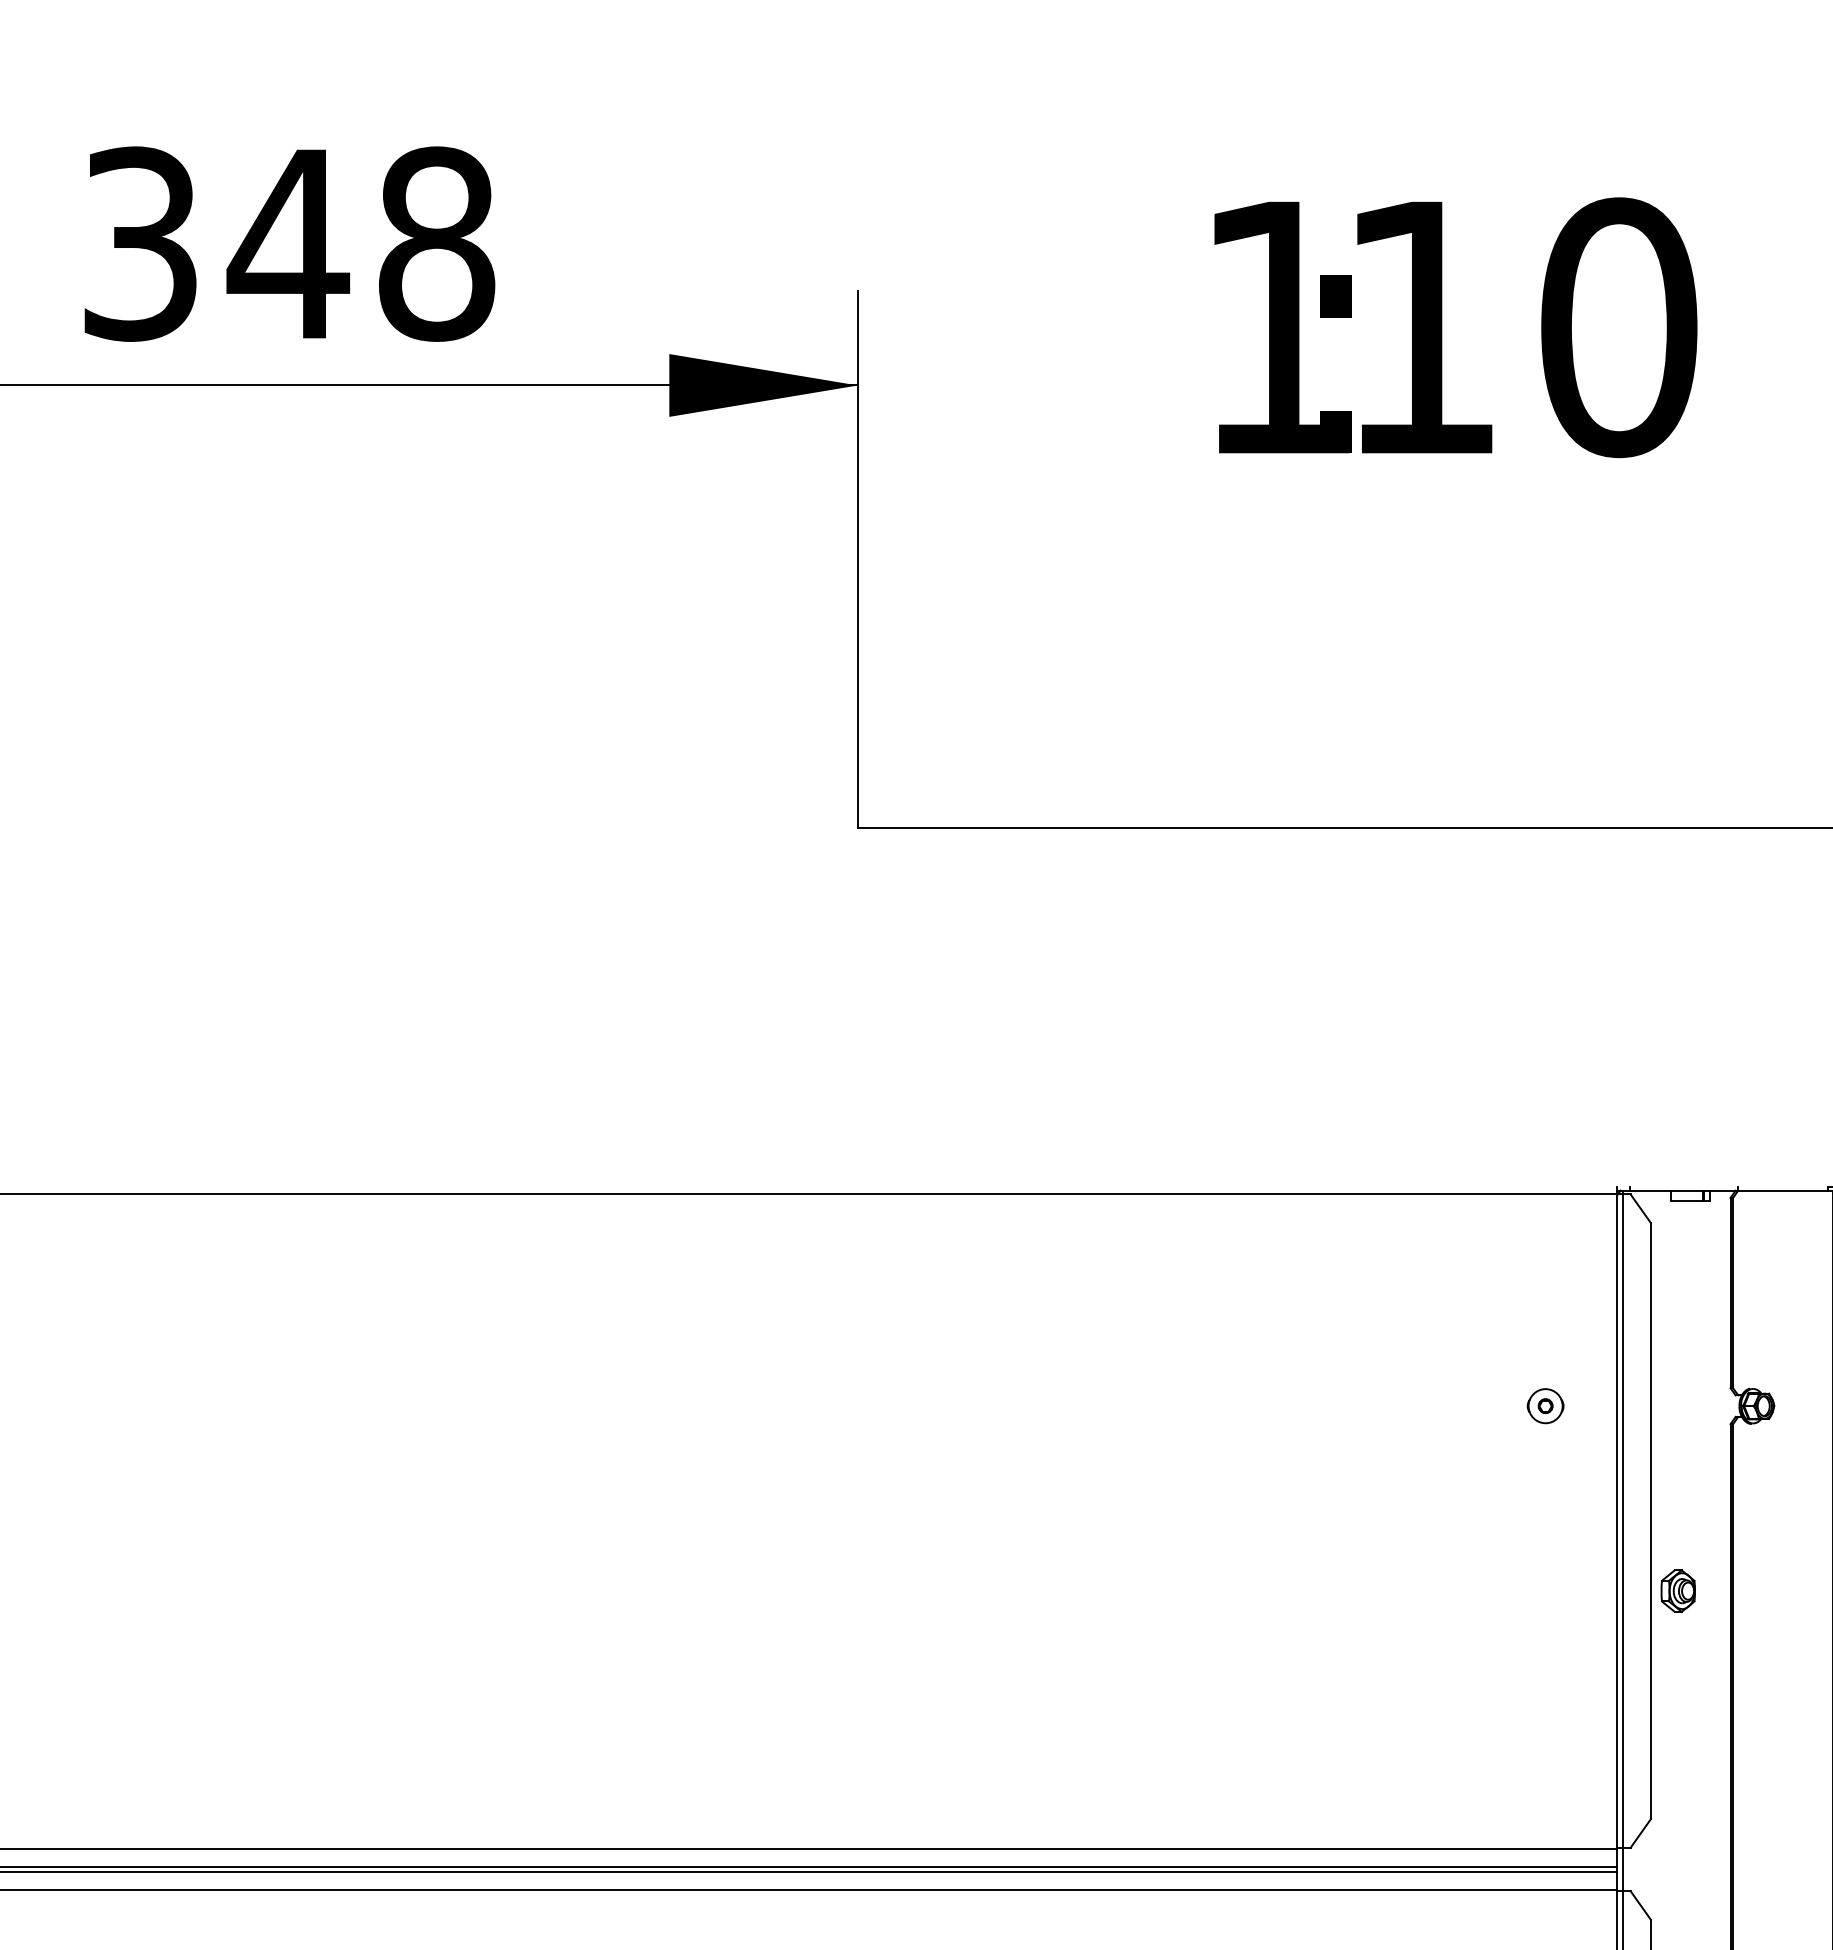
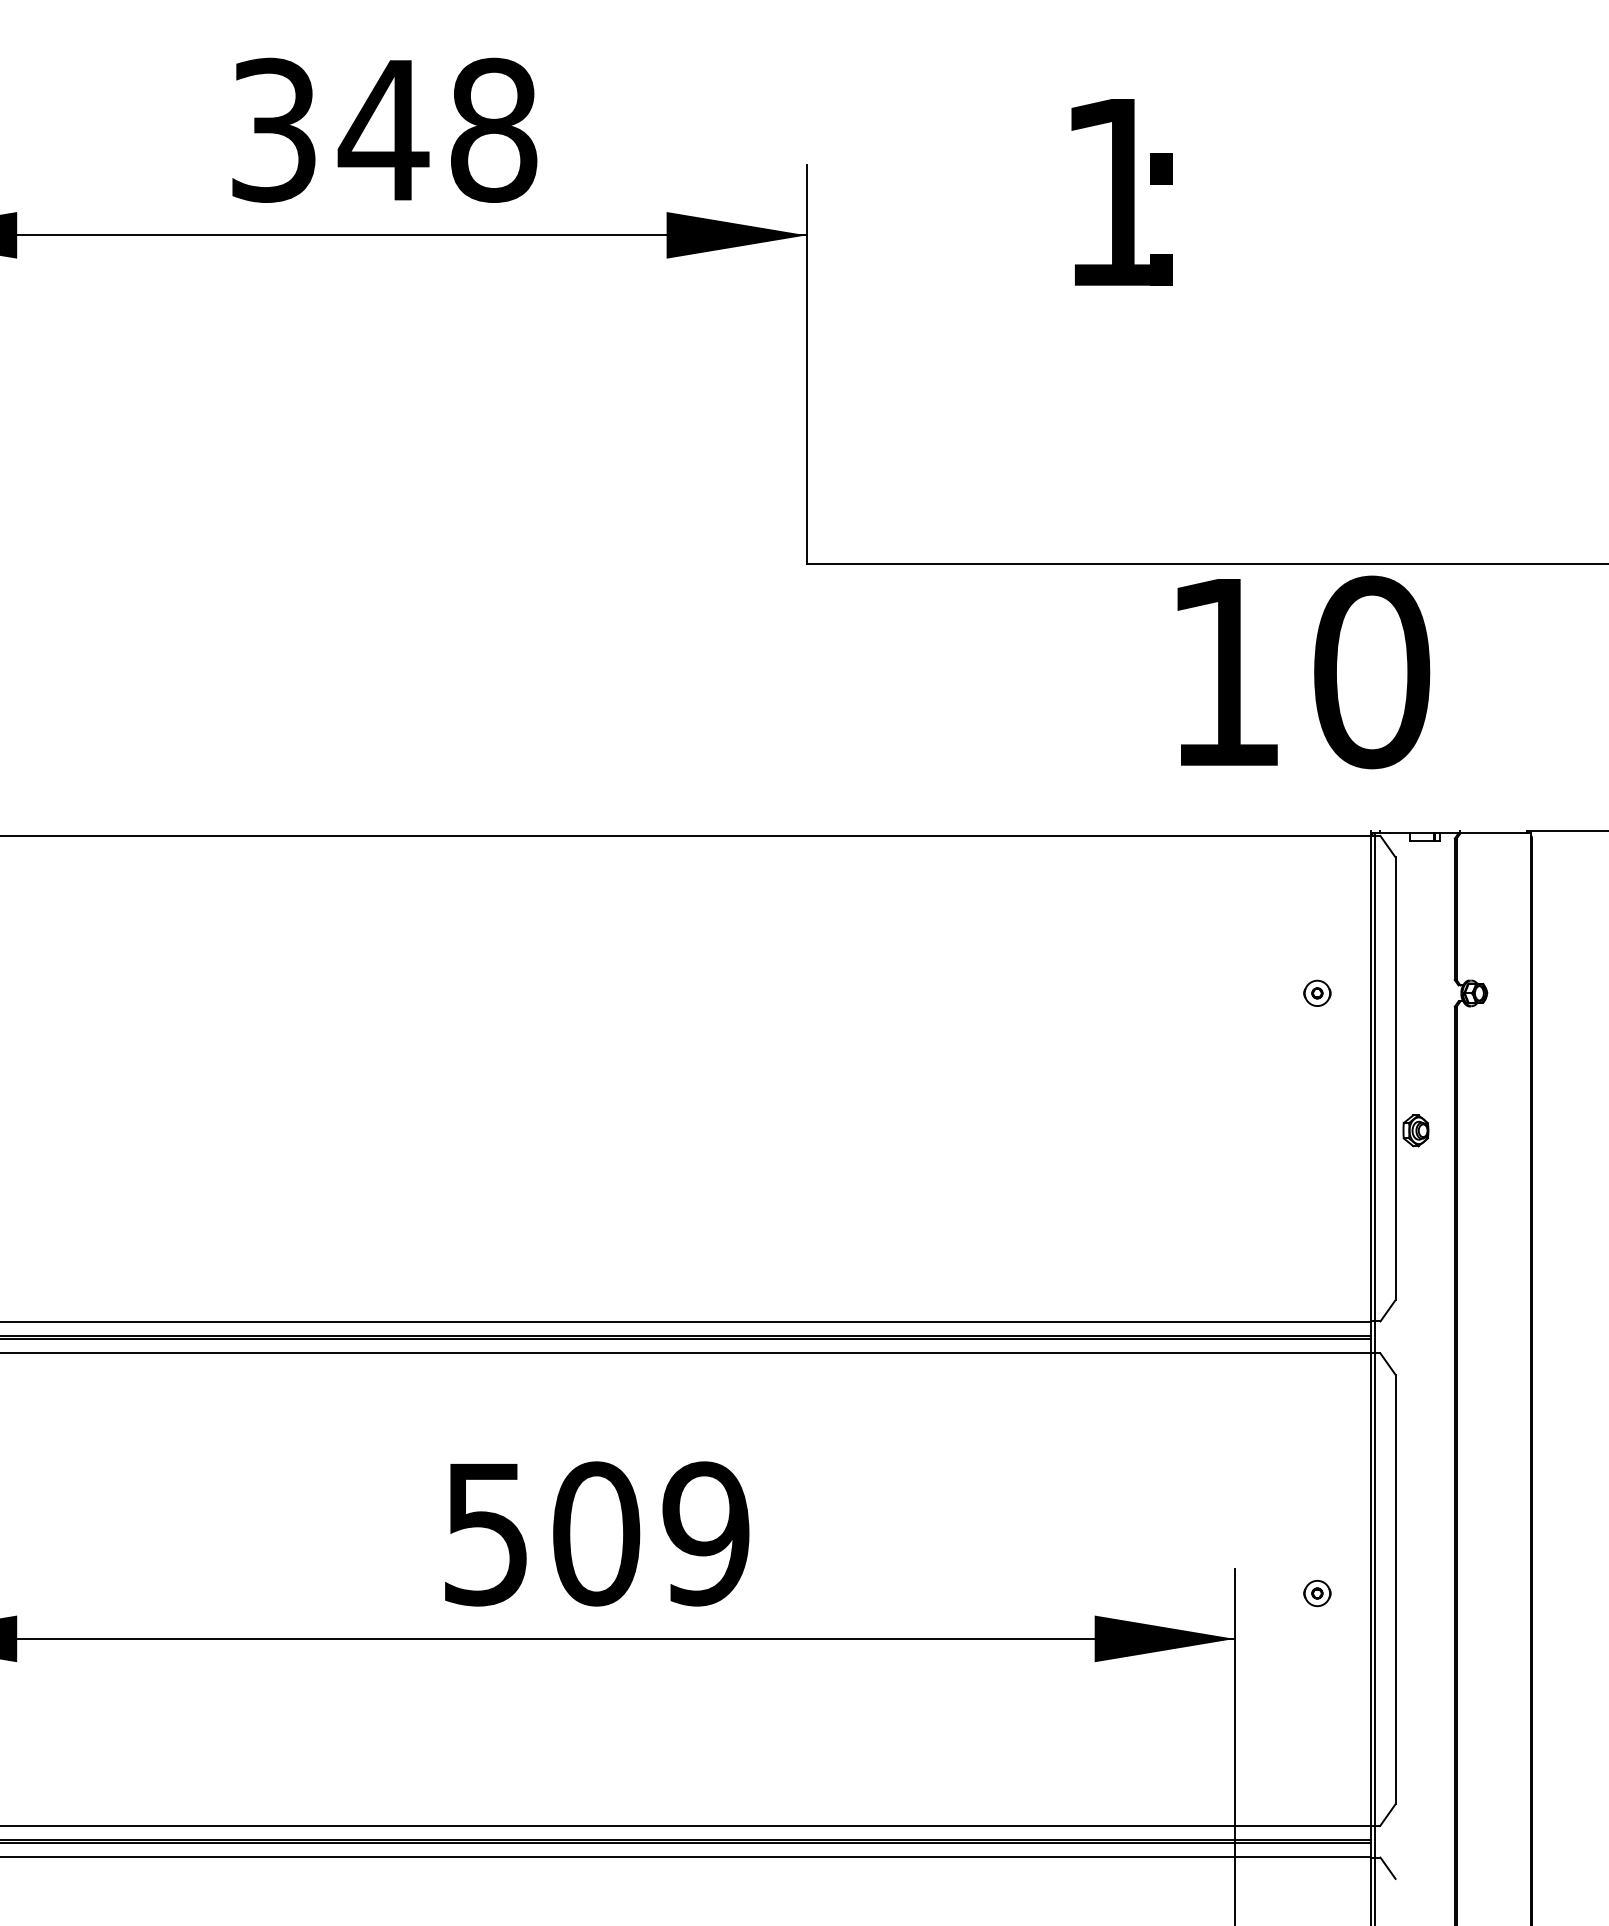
text: (1526, 327) -> (1303, 672), moved

